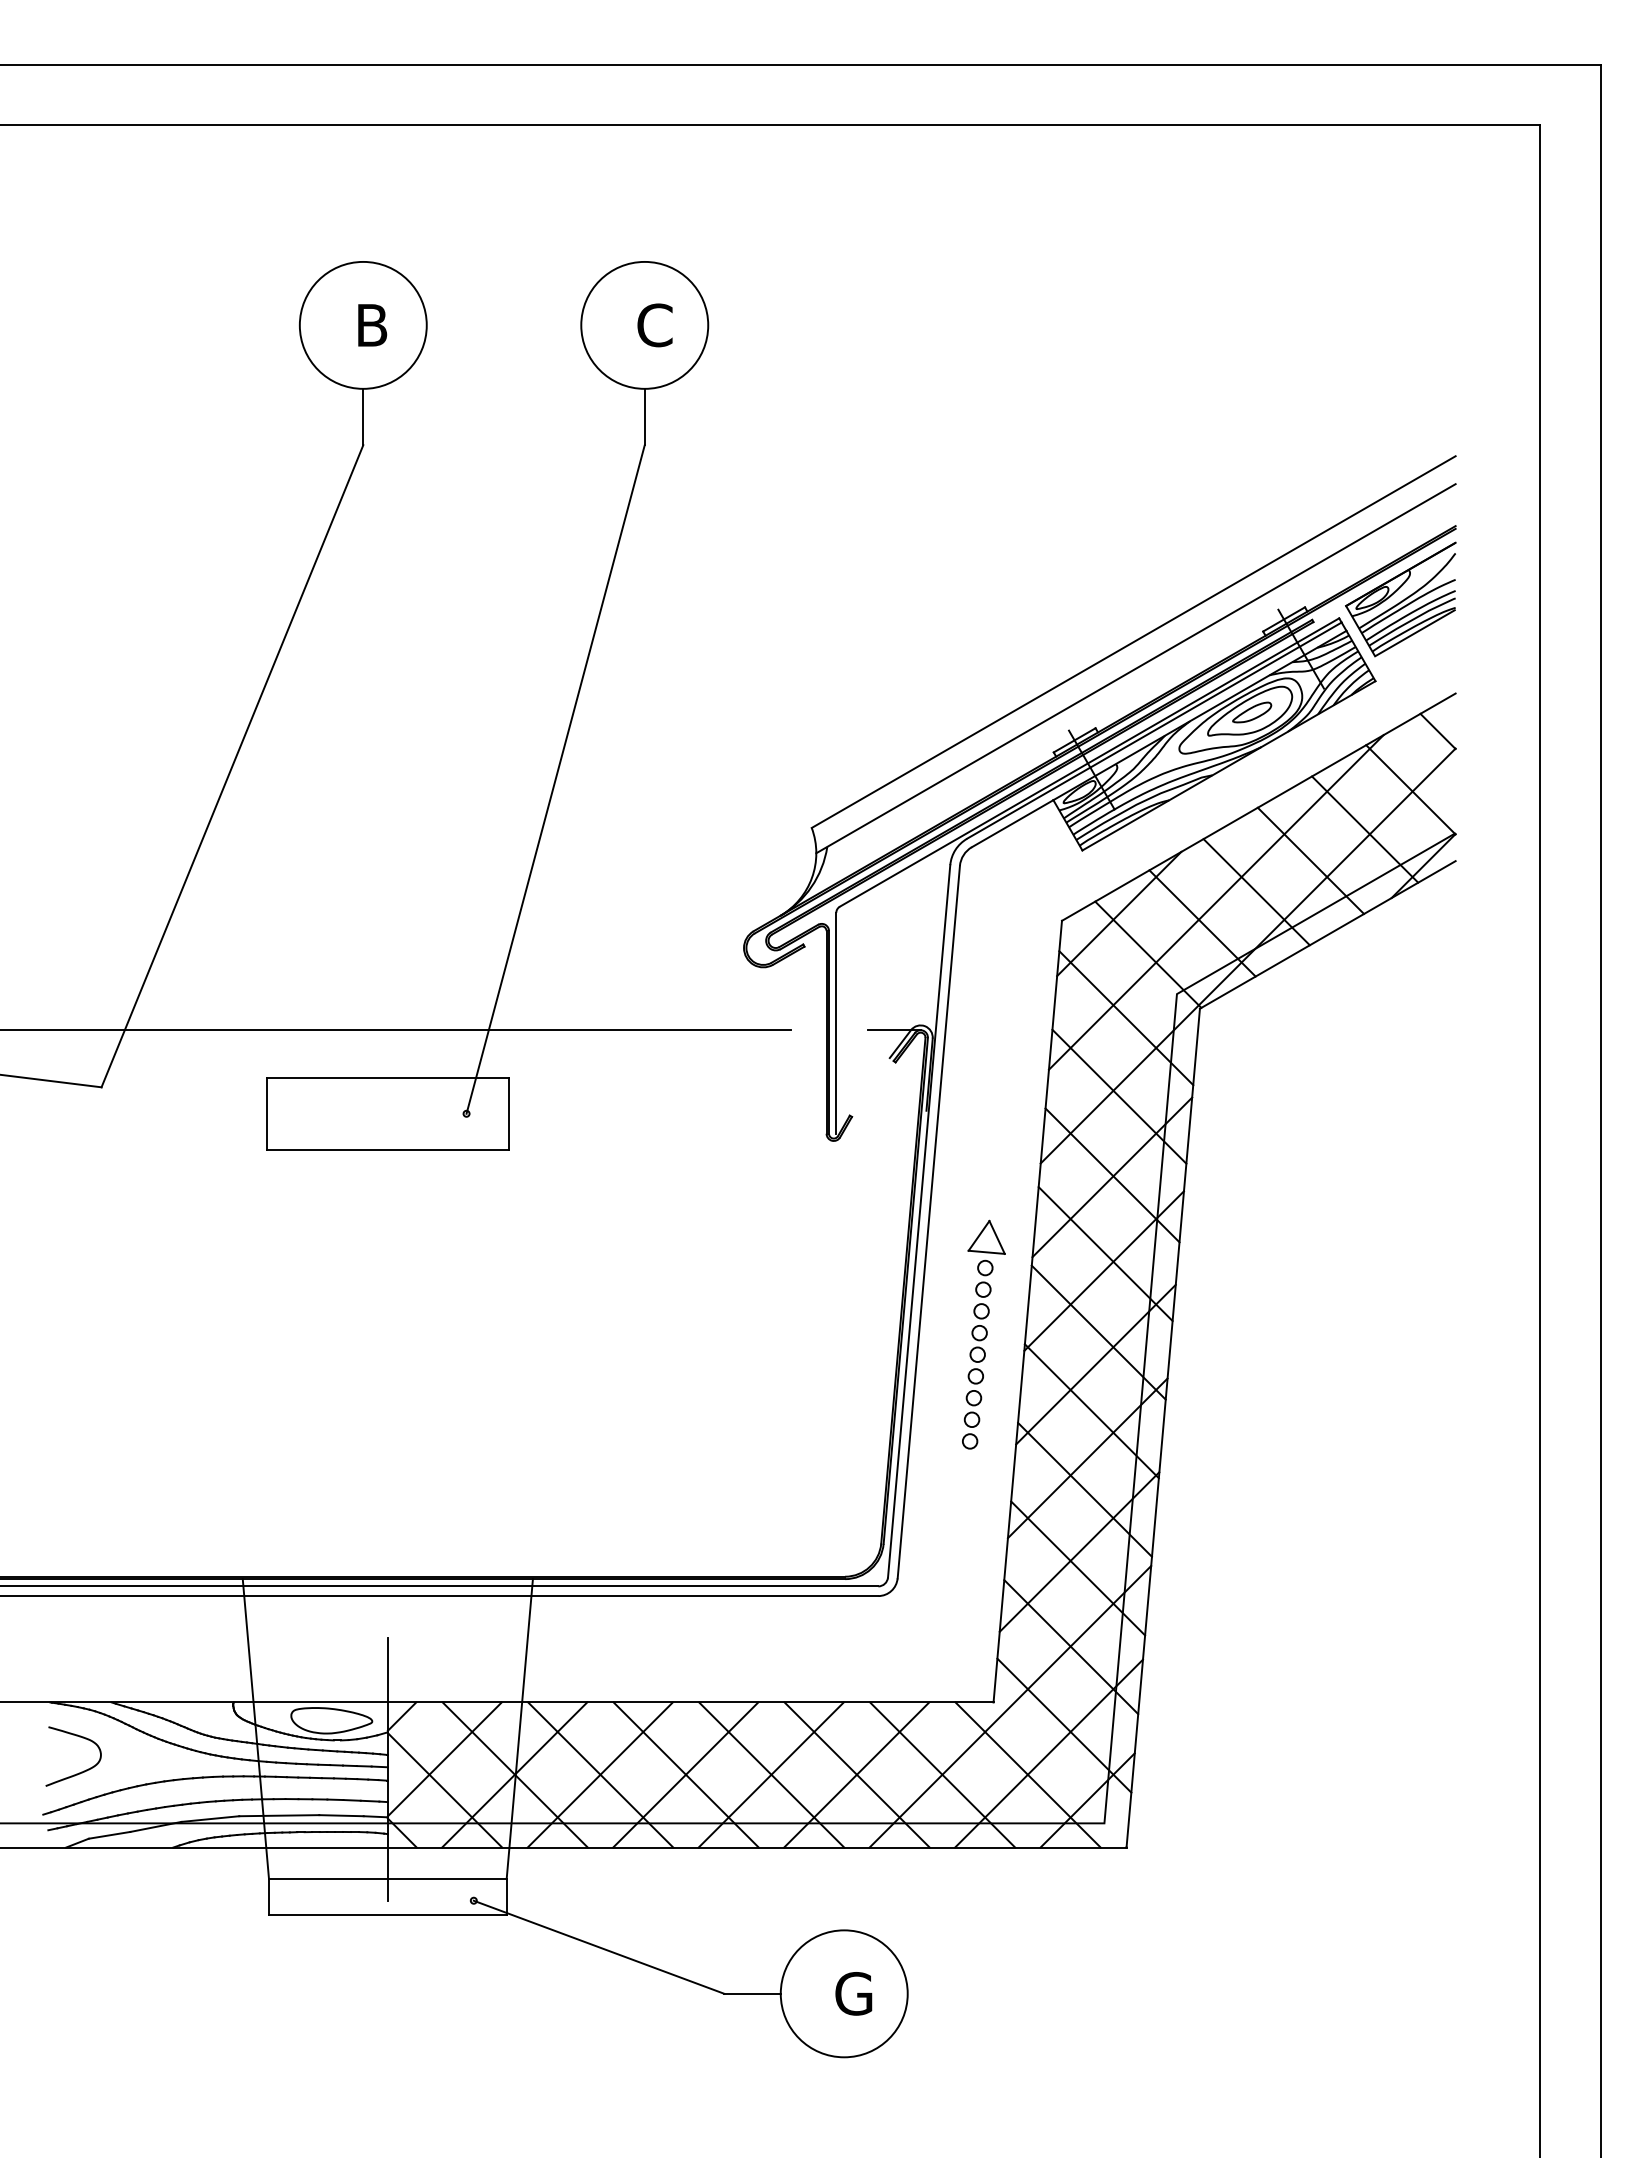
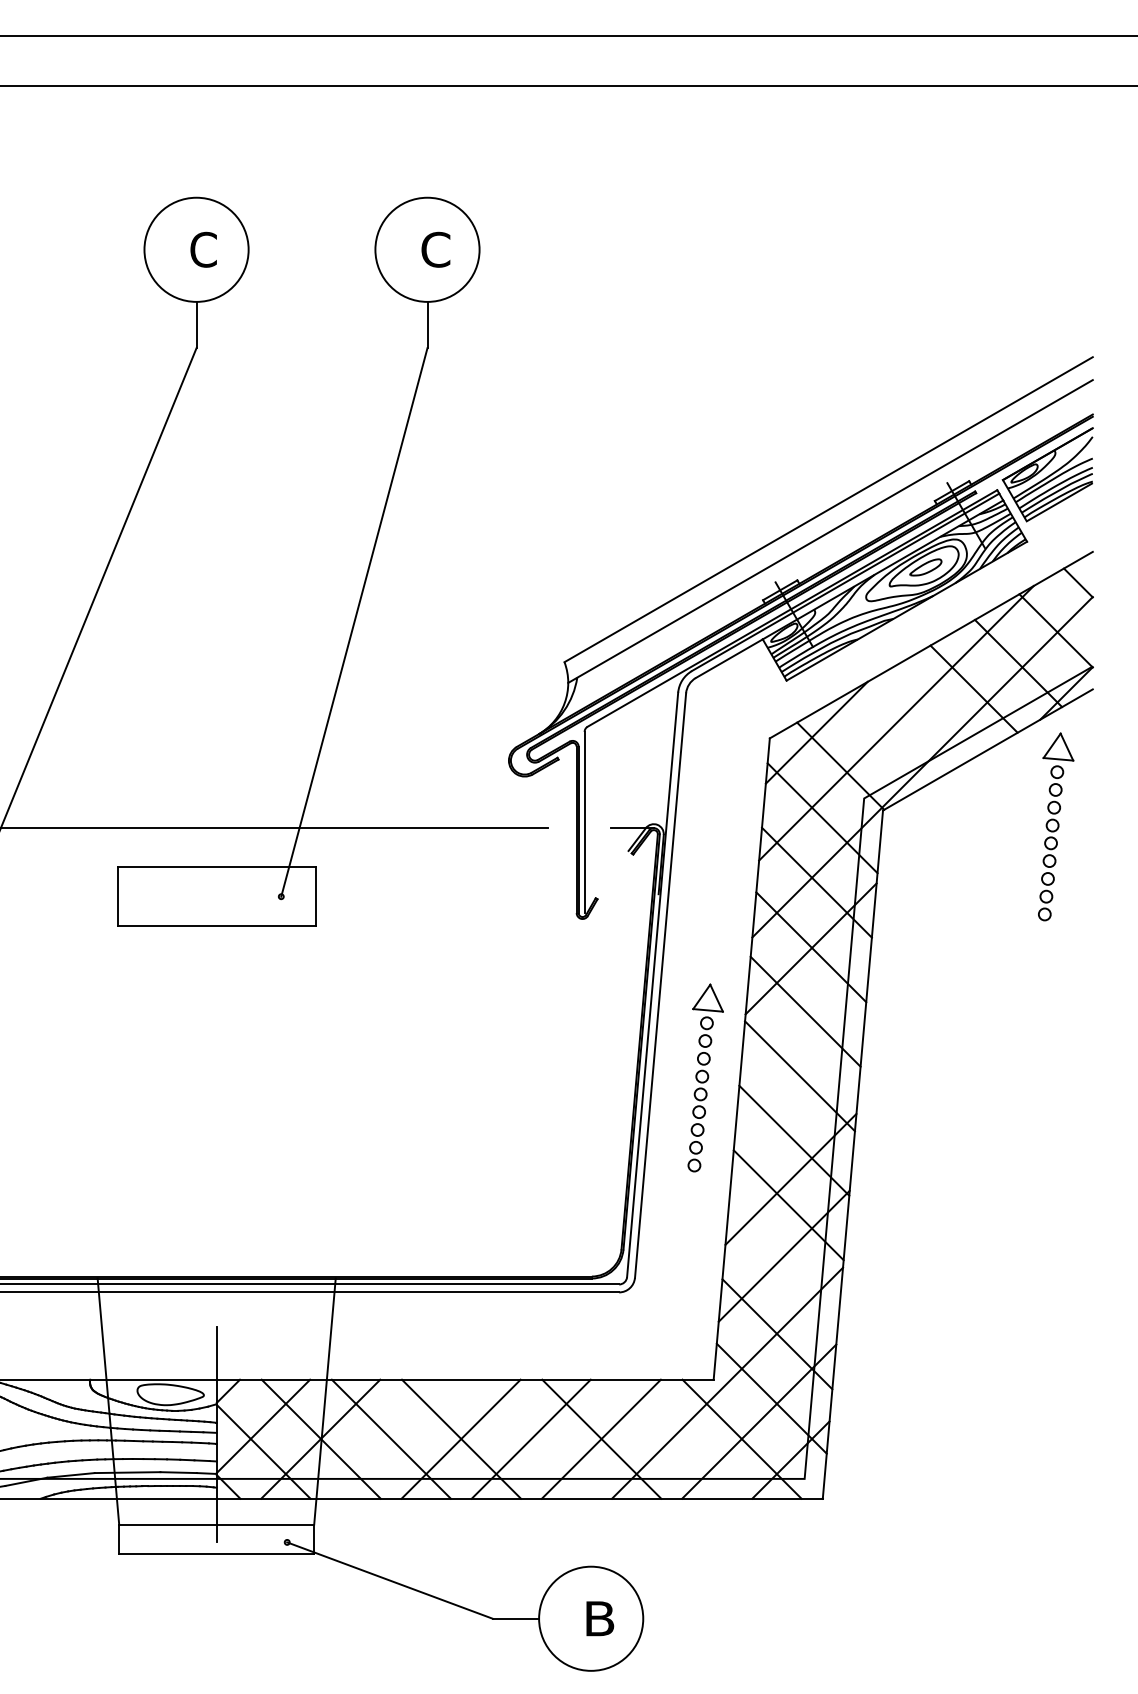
text: (371, 325) -> (203, 249), B -> C
line: (1256, 892) -> (929, 715), removed
line: (1202, 923) -> (885, 740), removed
part: (1410, 1028) -> (1055, 826), added
line: (1103, 1270) -> (803, 1025), removed
line: (1095, 1364) -> (797, 1102), removed
line: (1078, 1568) -> (783, 1269), removed
line: (599, 1774) -> (390, 1438), removed
line: (771, 1774) -> (531, 1438), removed
line: (942, 1774) -> (671, 1438), removed
text: (853, 1993) -> (598, 1618), G -> B

